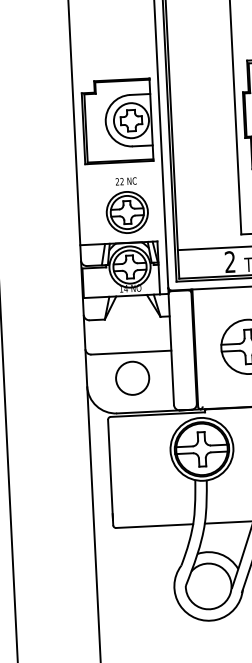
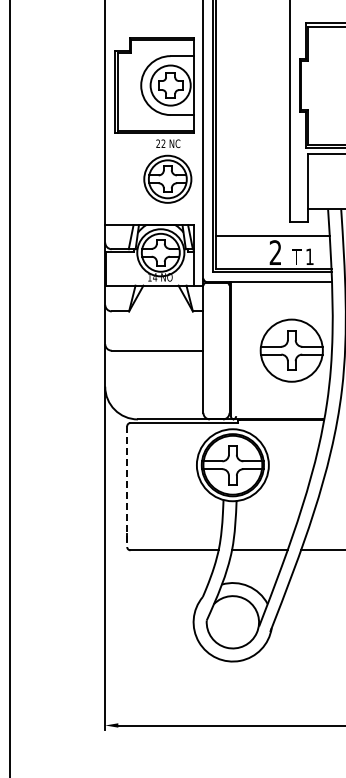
part: (126, 205) -> (167, 171), moved
circle: (132, 377) -> (157, 379), removed
line: (110, 473) -> (127, 487), solid -> dashed

